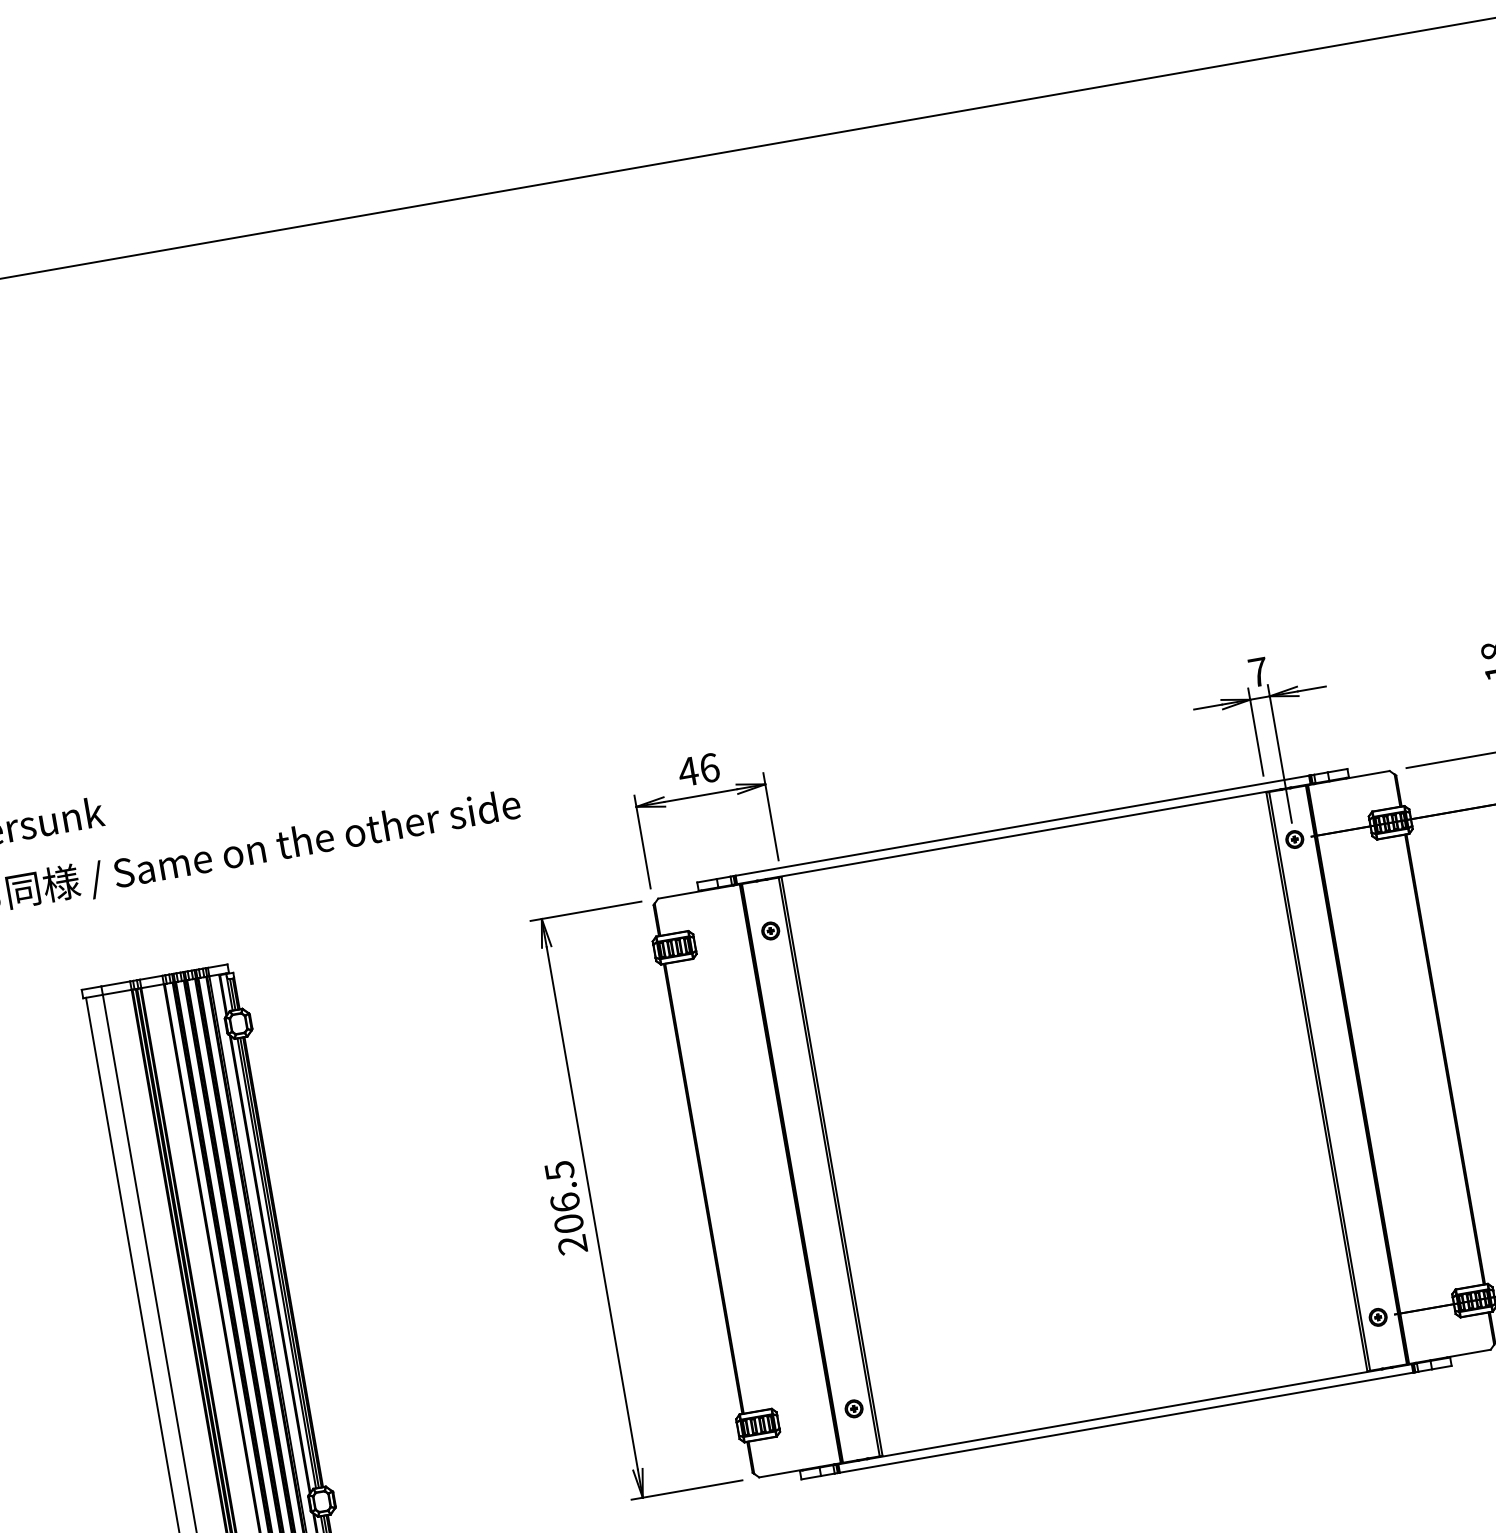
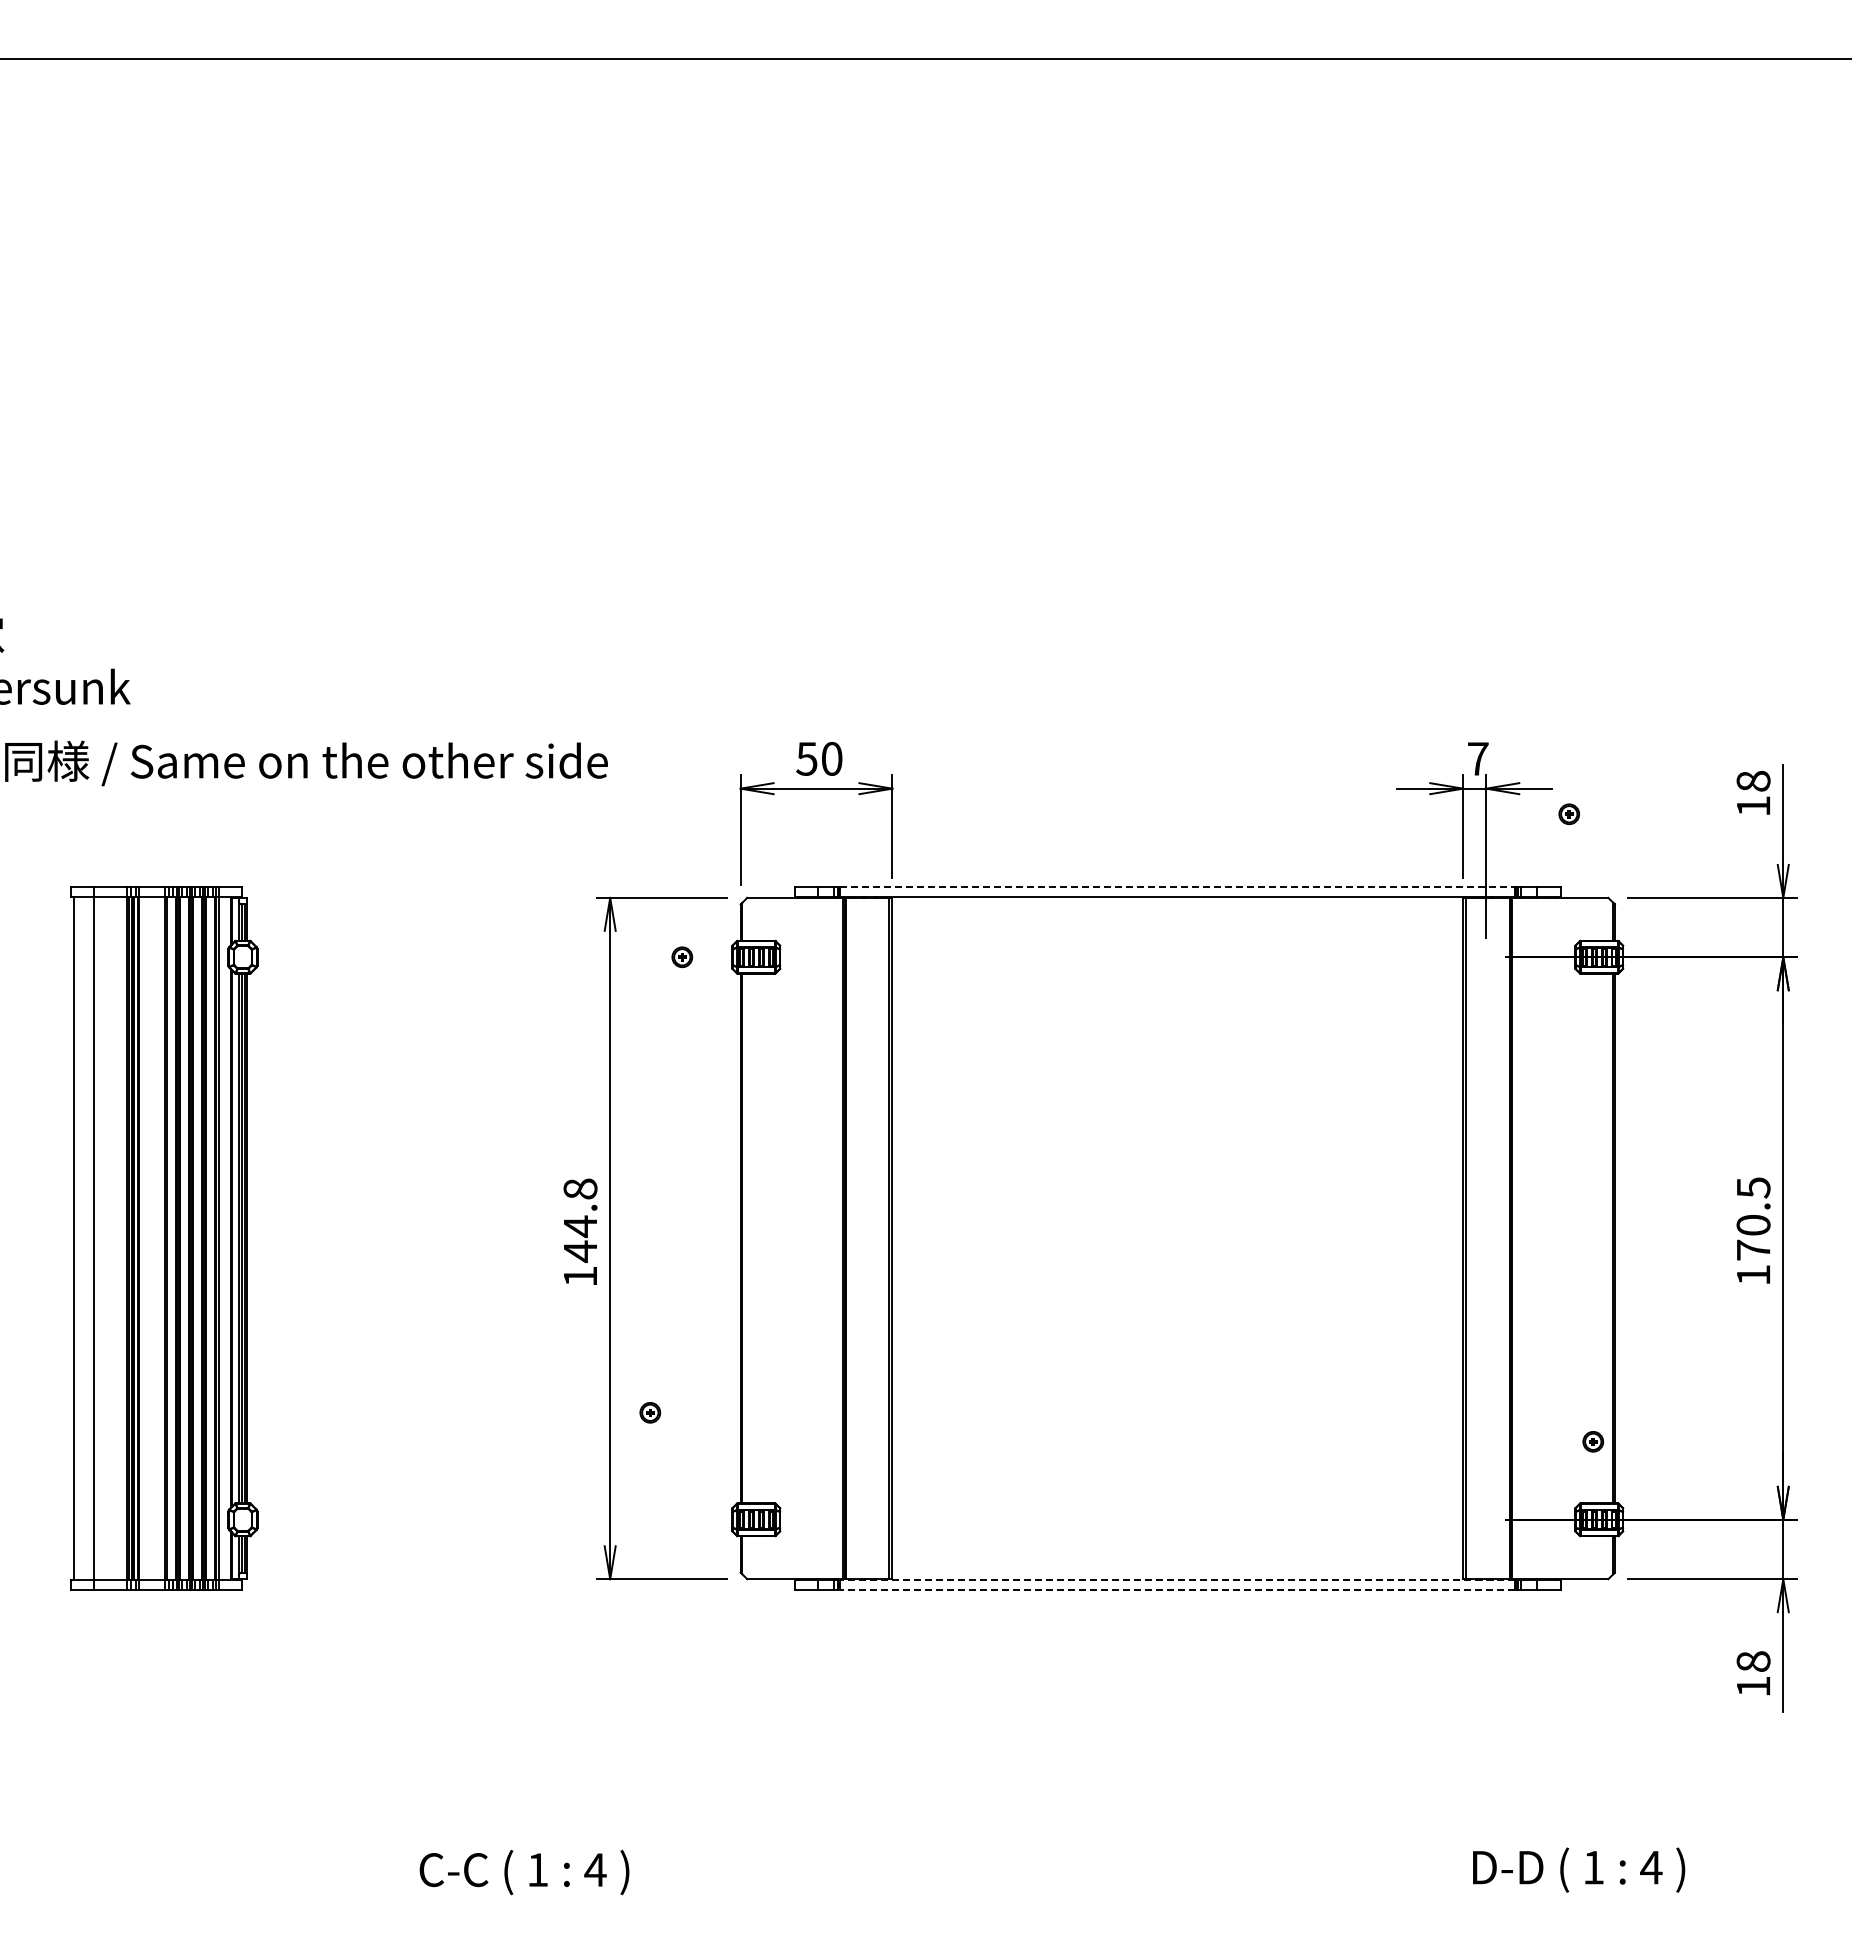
text: (698, 769) -> (818, 758), 46 -> 50
line: (1023, 825) -> (1178, 887), solid -> dashed
part: (1295, 839) -> (1569, 814), moved
part: (770, 931) -> (682, 957), moved
text: (566, 1207) -> (580, 1232), 206.5 -> 144.8
part: (1378, 1317) -> (1593, 1441), moved
part: (854, 1408) -> (650, 1412), moved
line: (1124, 1414) -> (1177, 1580), solid -> dashed
line: (1126, 1422) -> (1177, 1589), solid -> dashed

